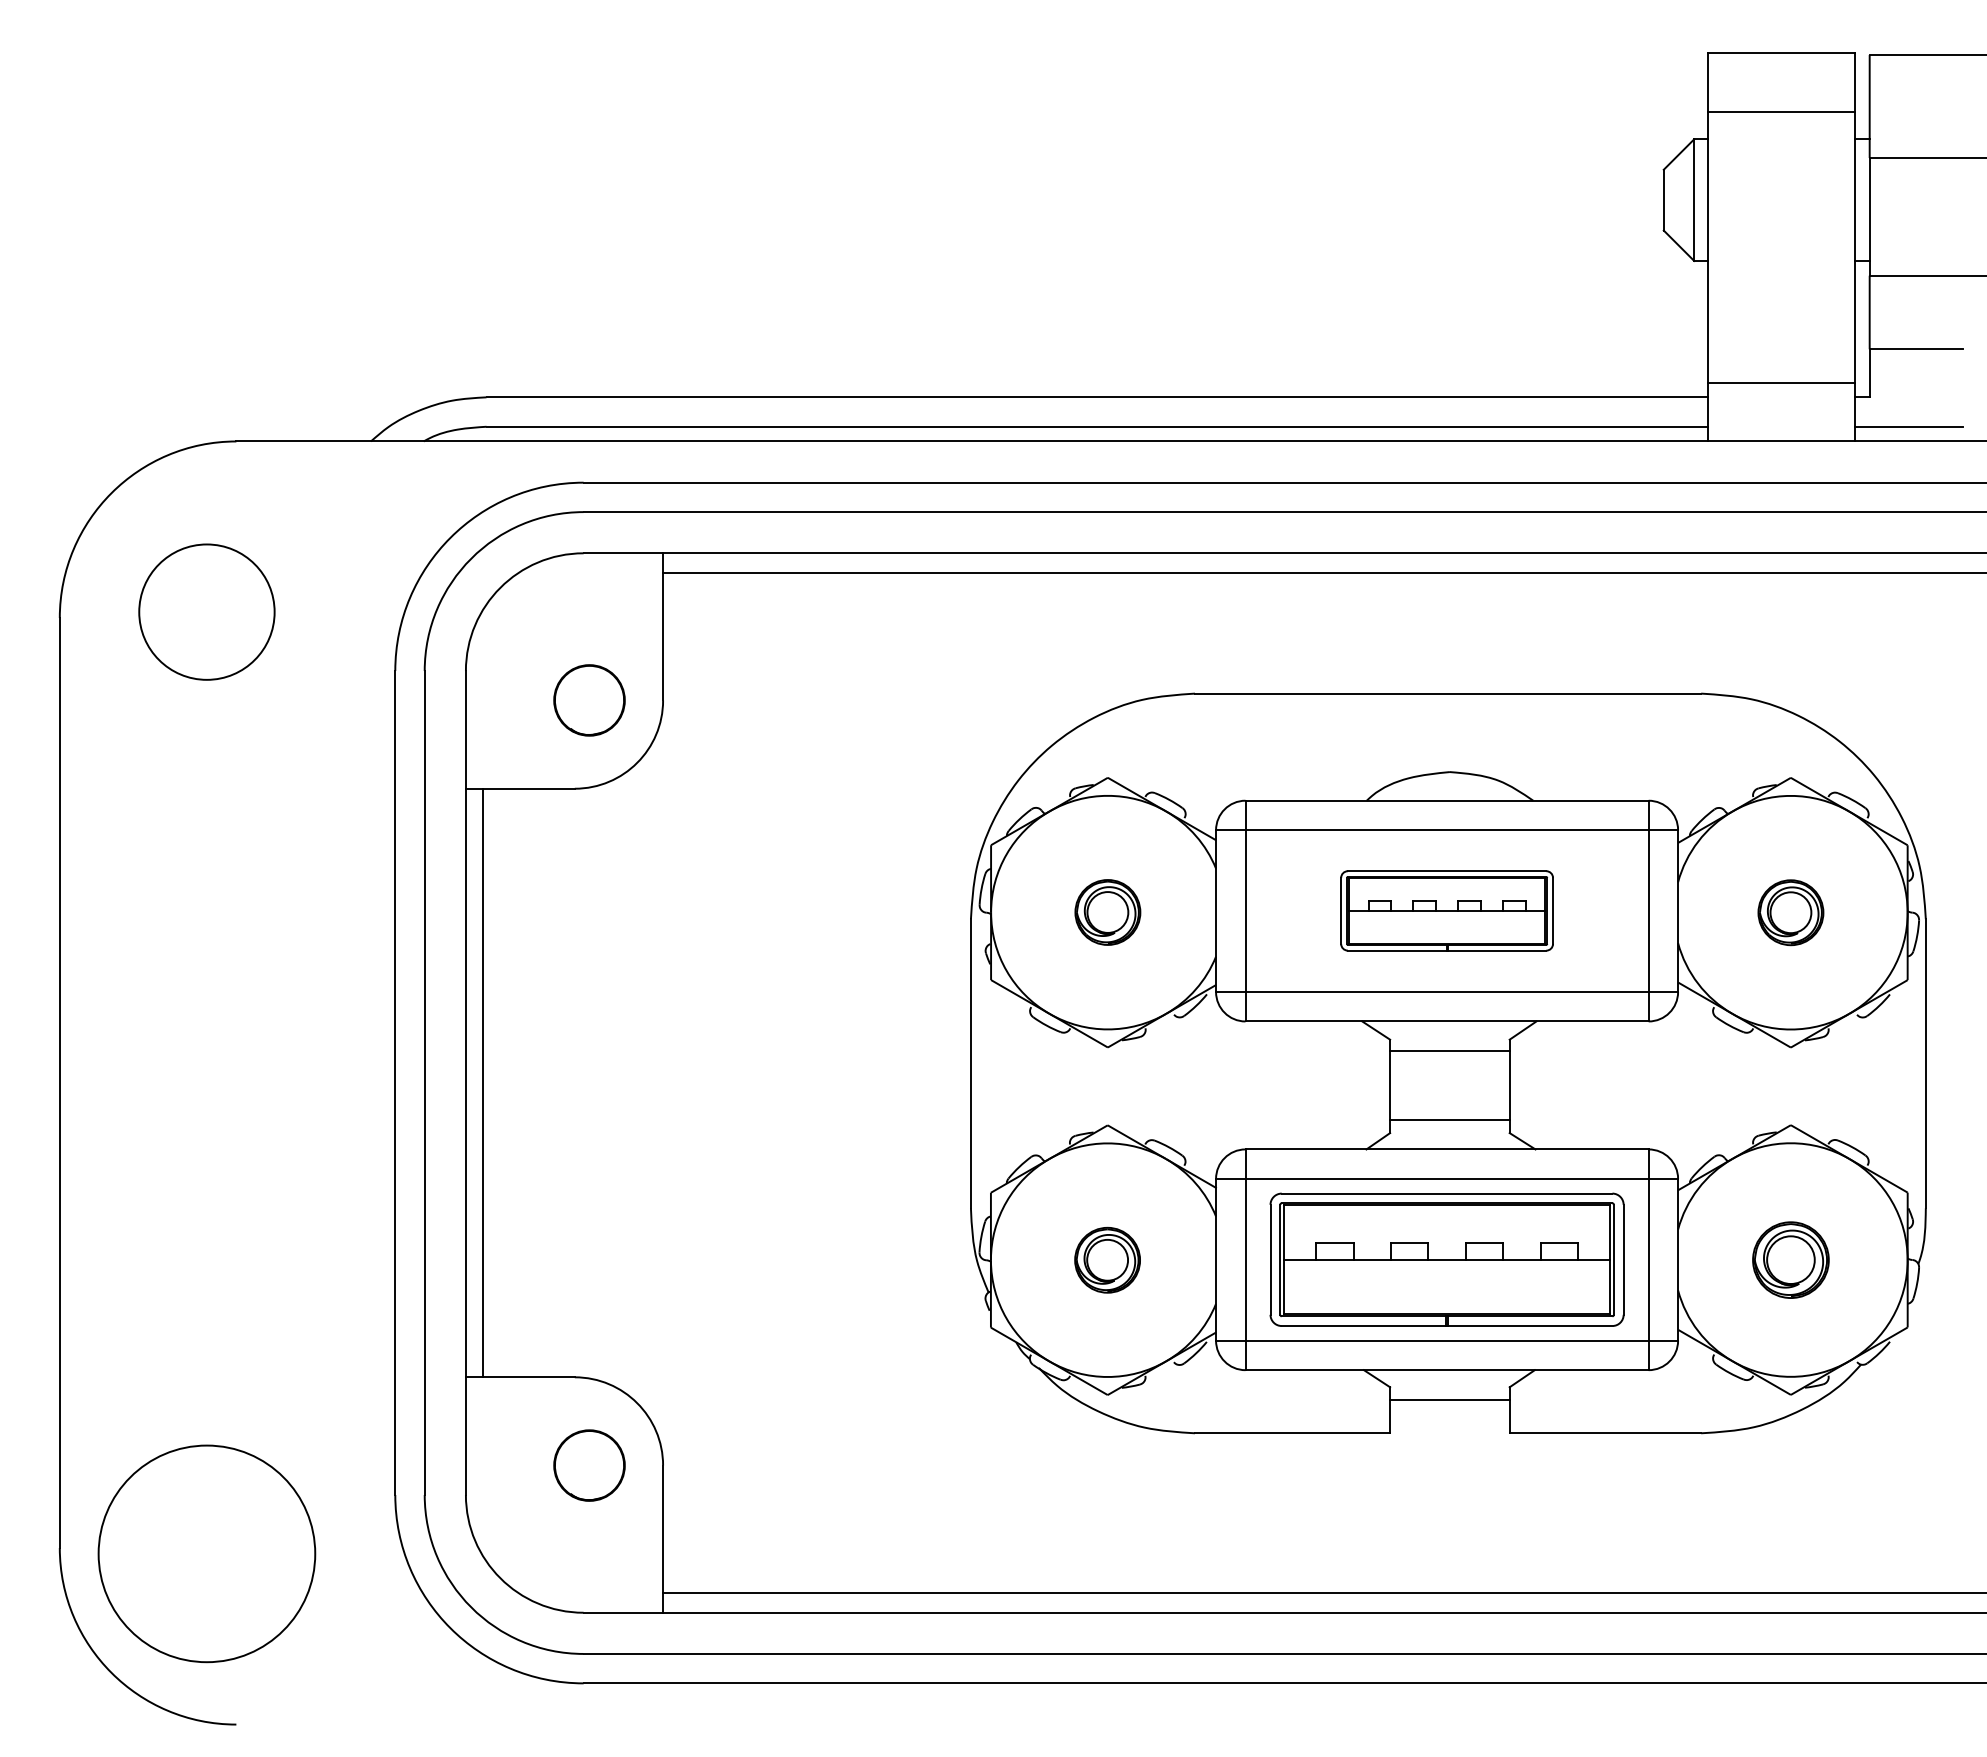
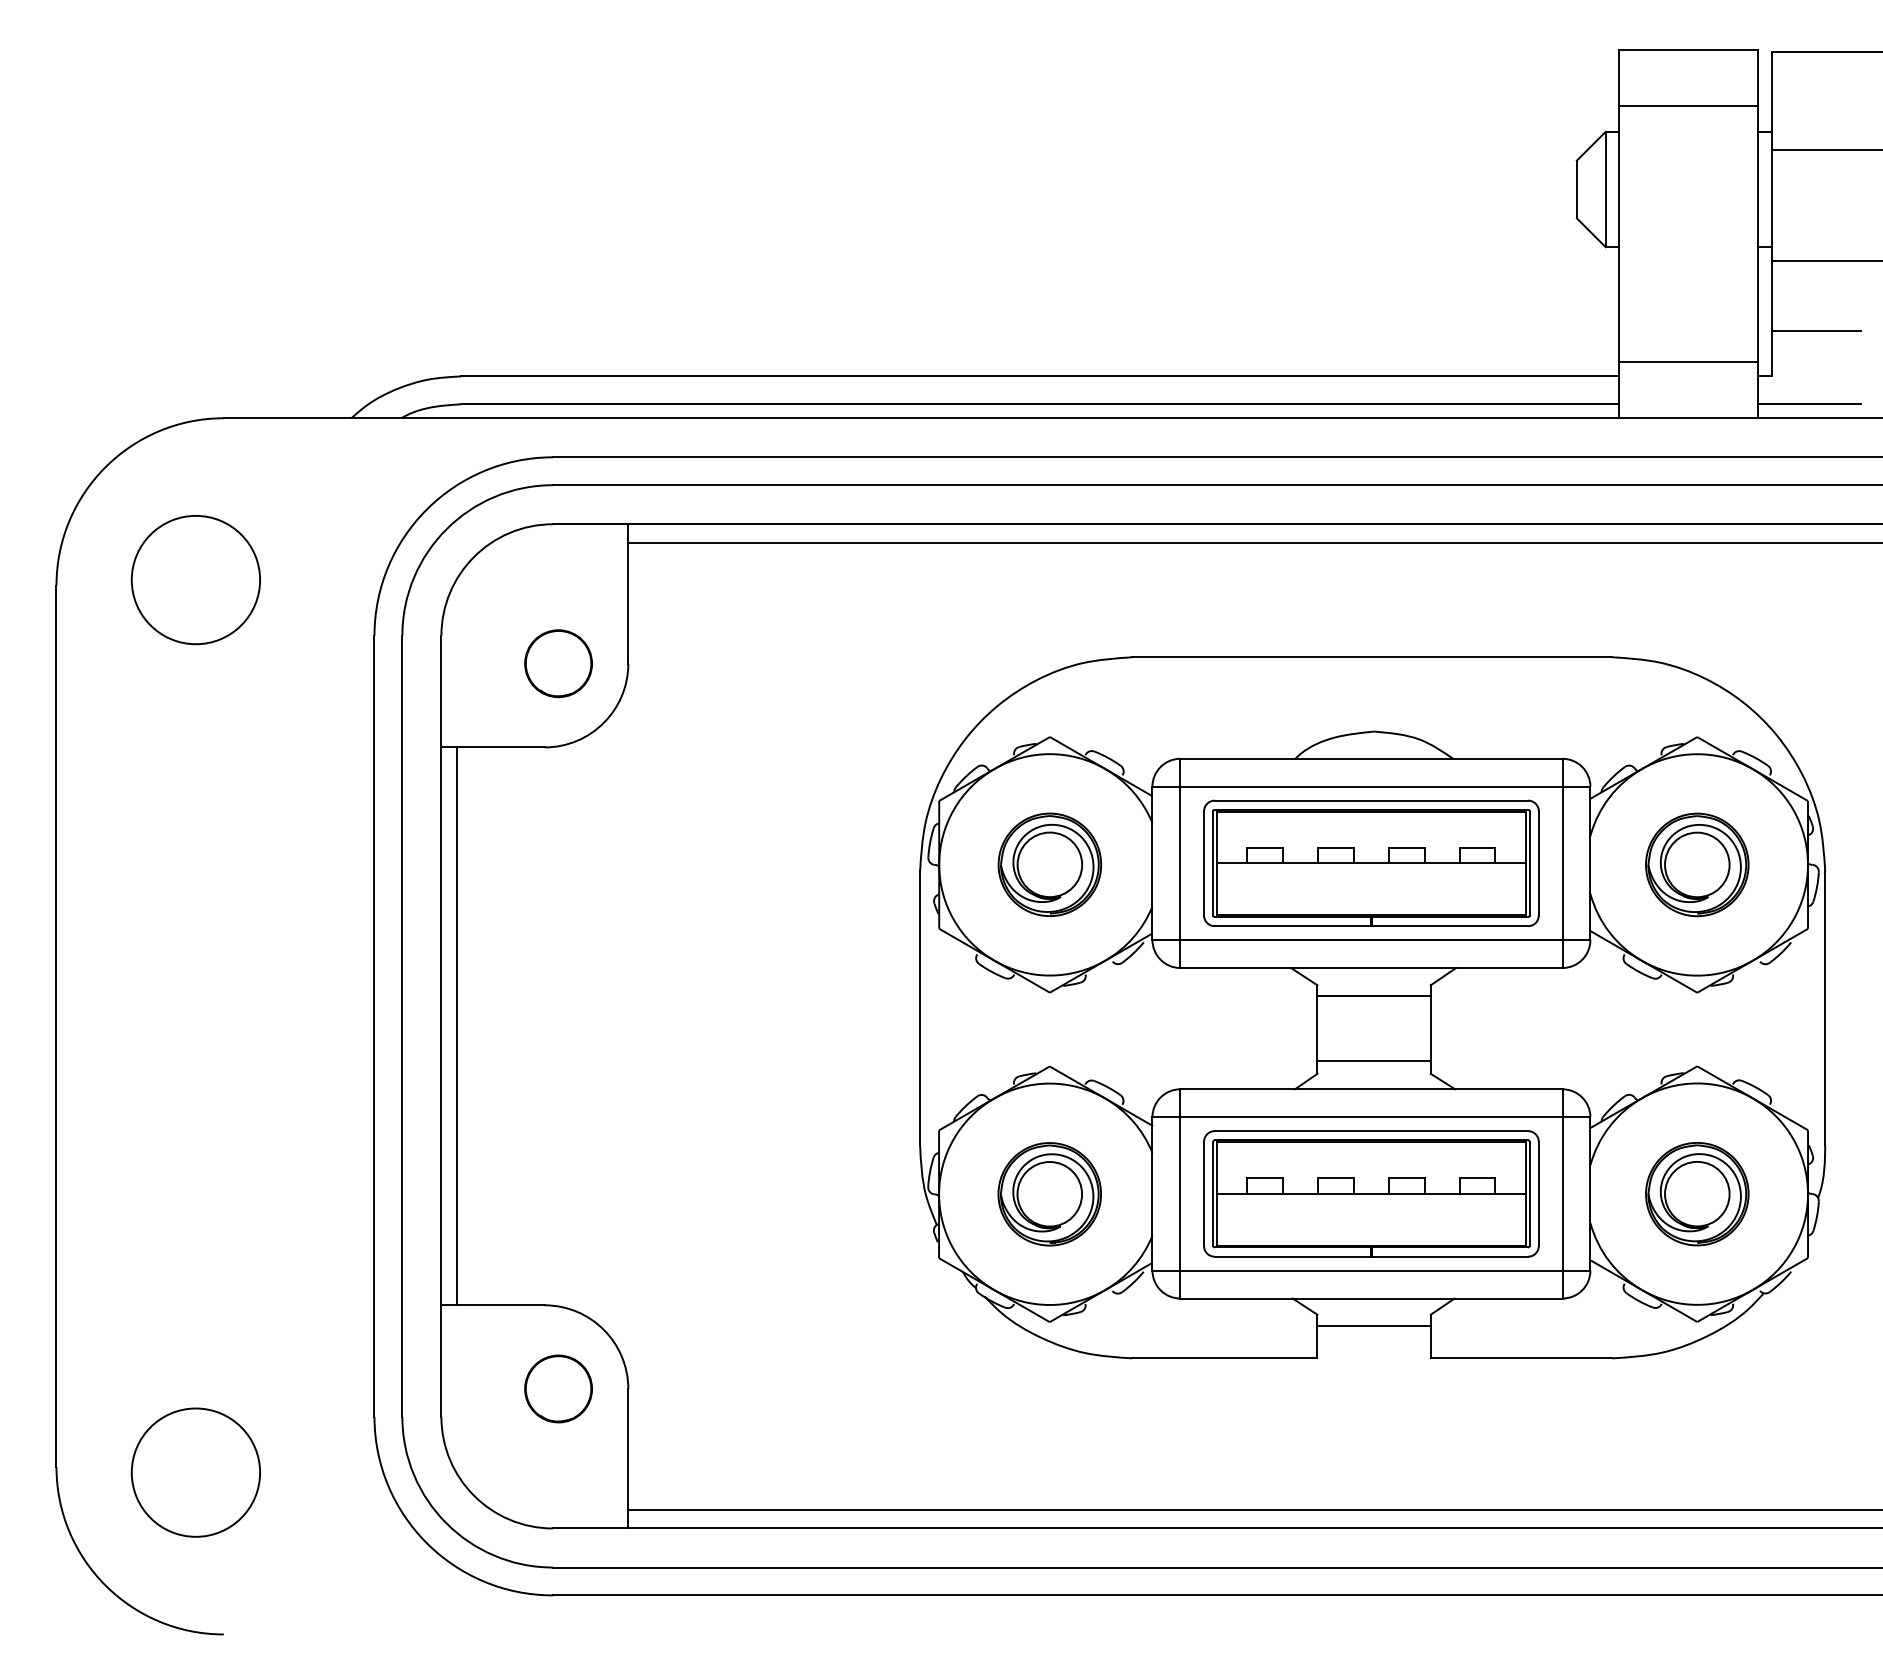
part: (1447, 910) -> (1371, 862), size x1.67
part: (1107, 912) -> (1049, 864), size x1.67
part: (1791, 912) -> (1697, 864), size x1.67
part: (1107, 1260) -> (1049, 1194), size x1.67
part: (1791, 1260) -> (1697, 1194), size x1.43
circle: (206, 1553) -> (195, 1472), size x0.62

